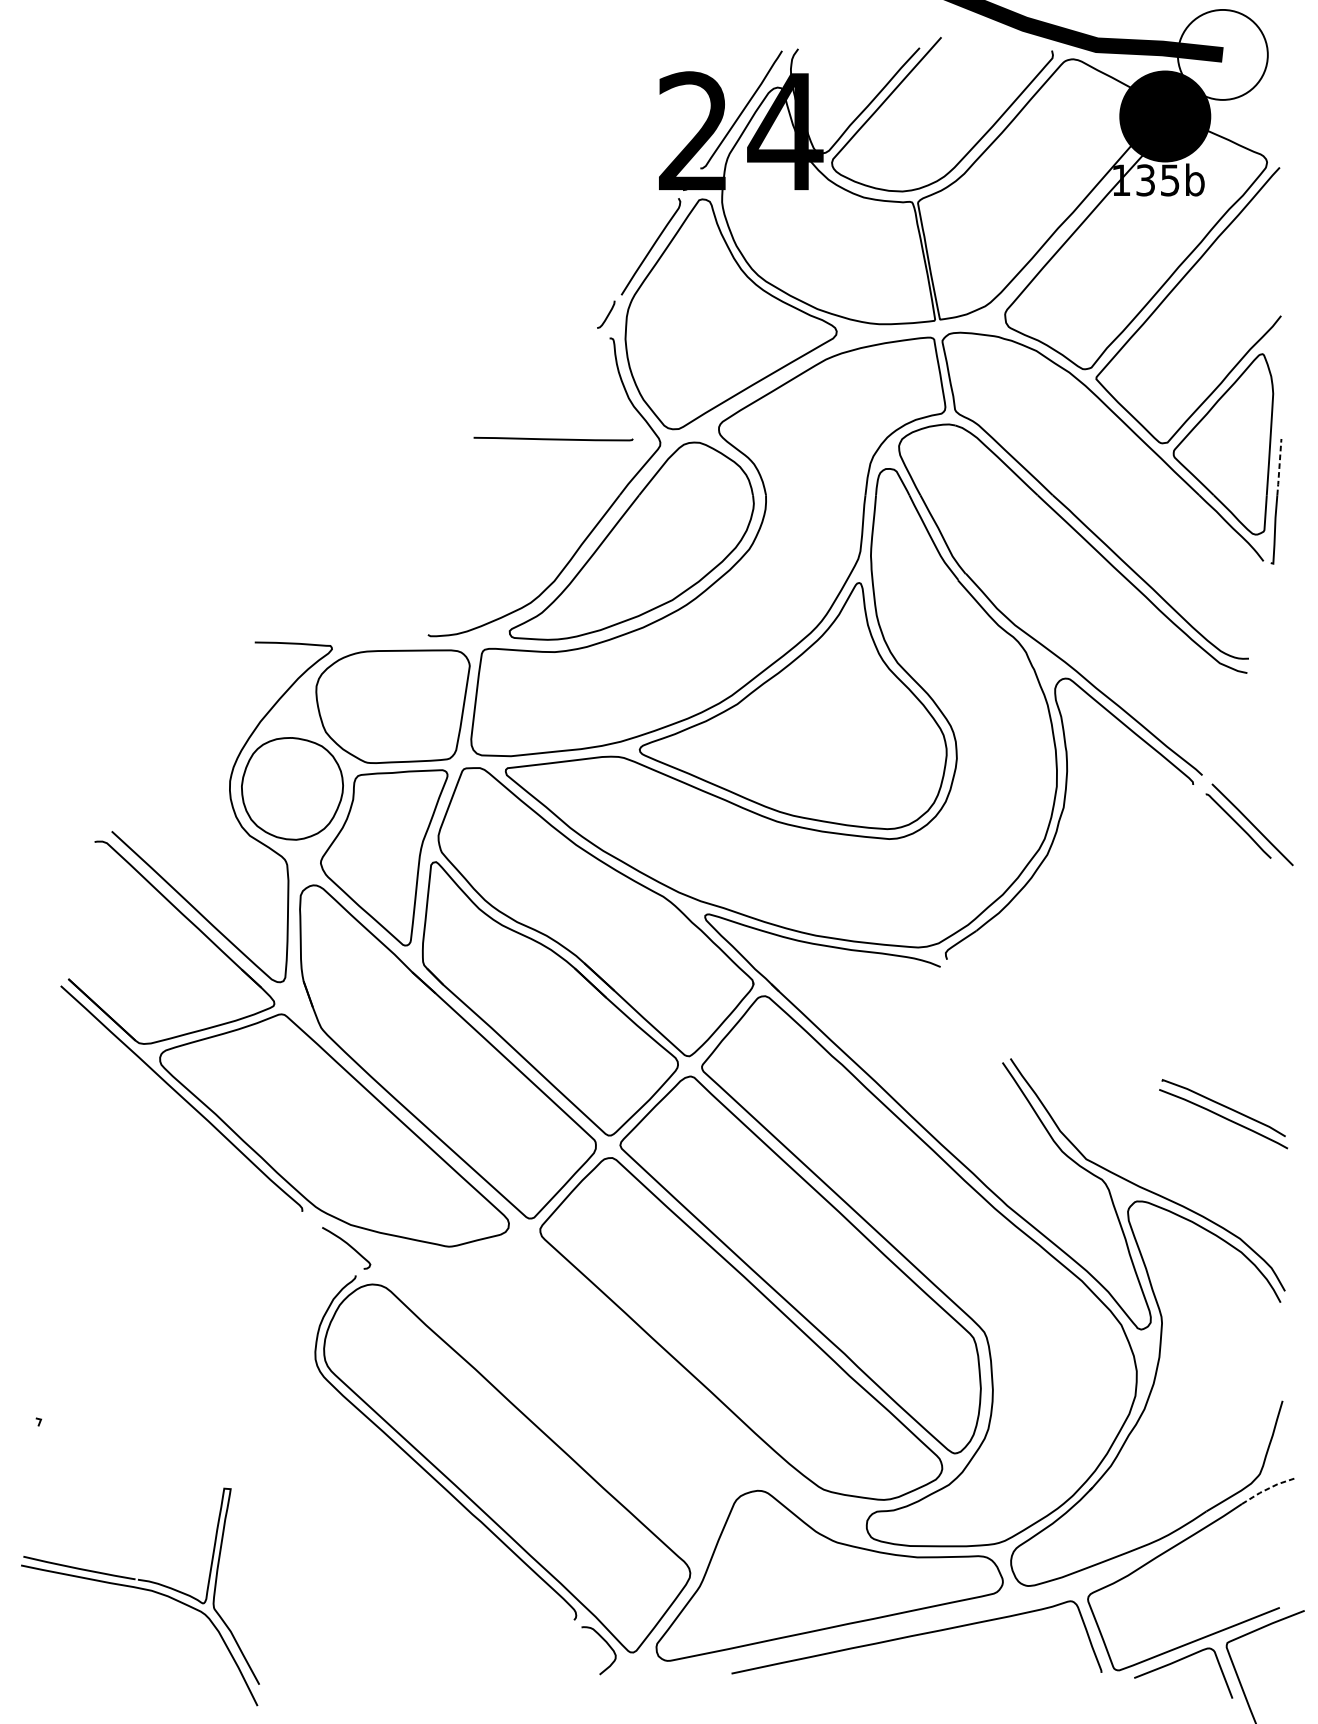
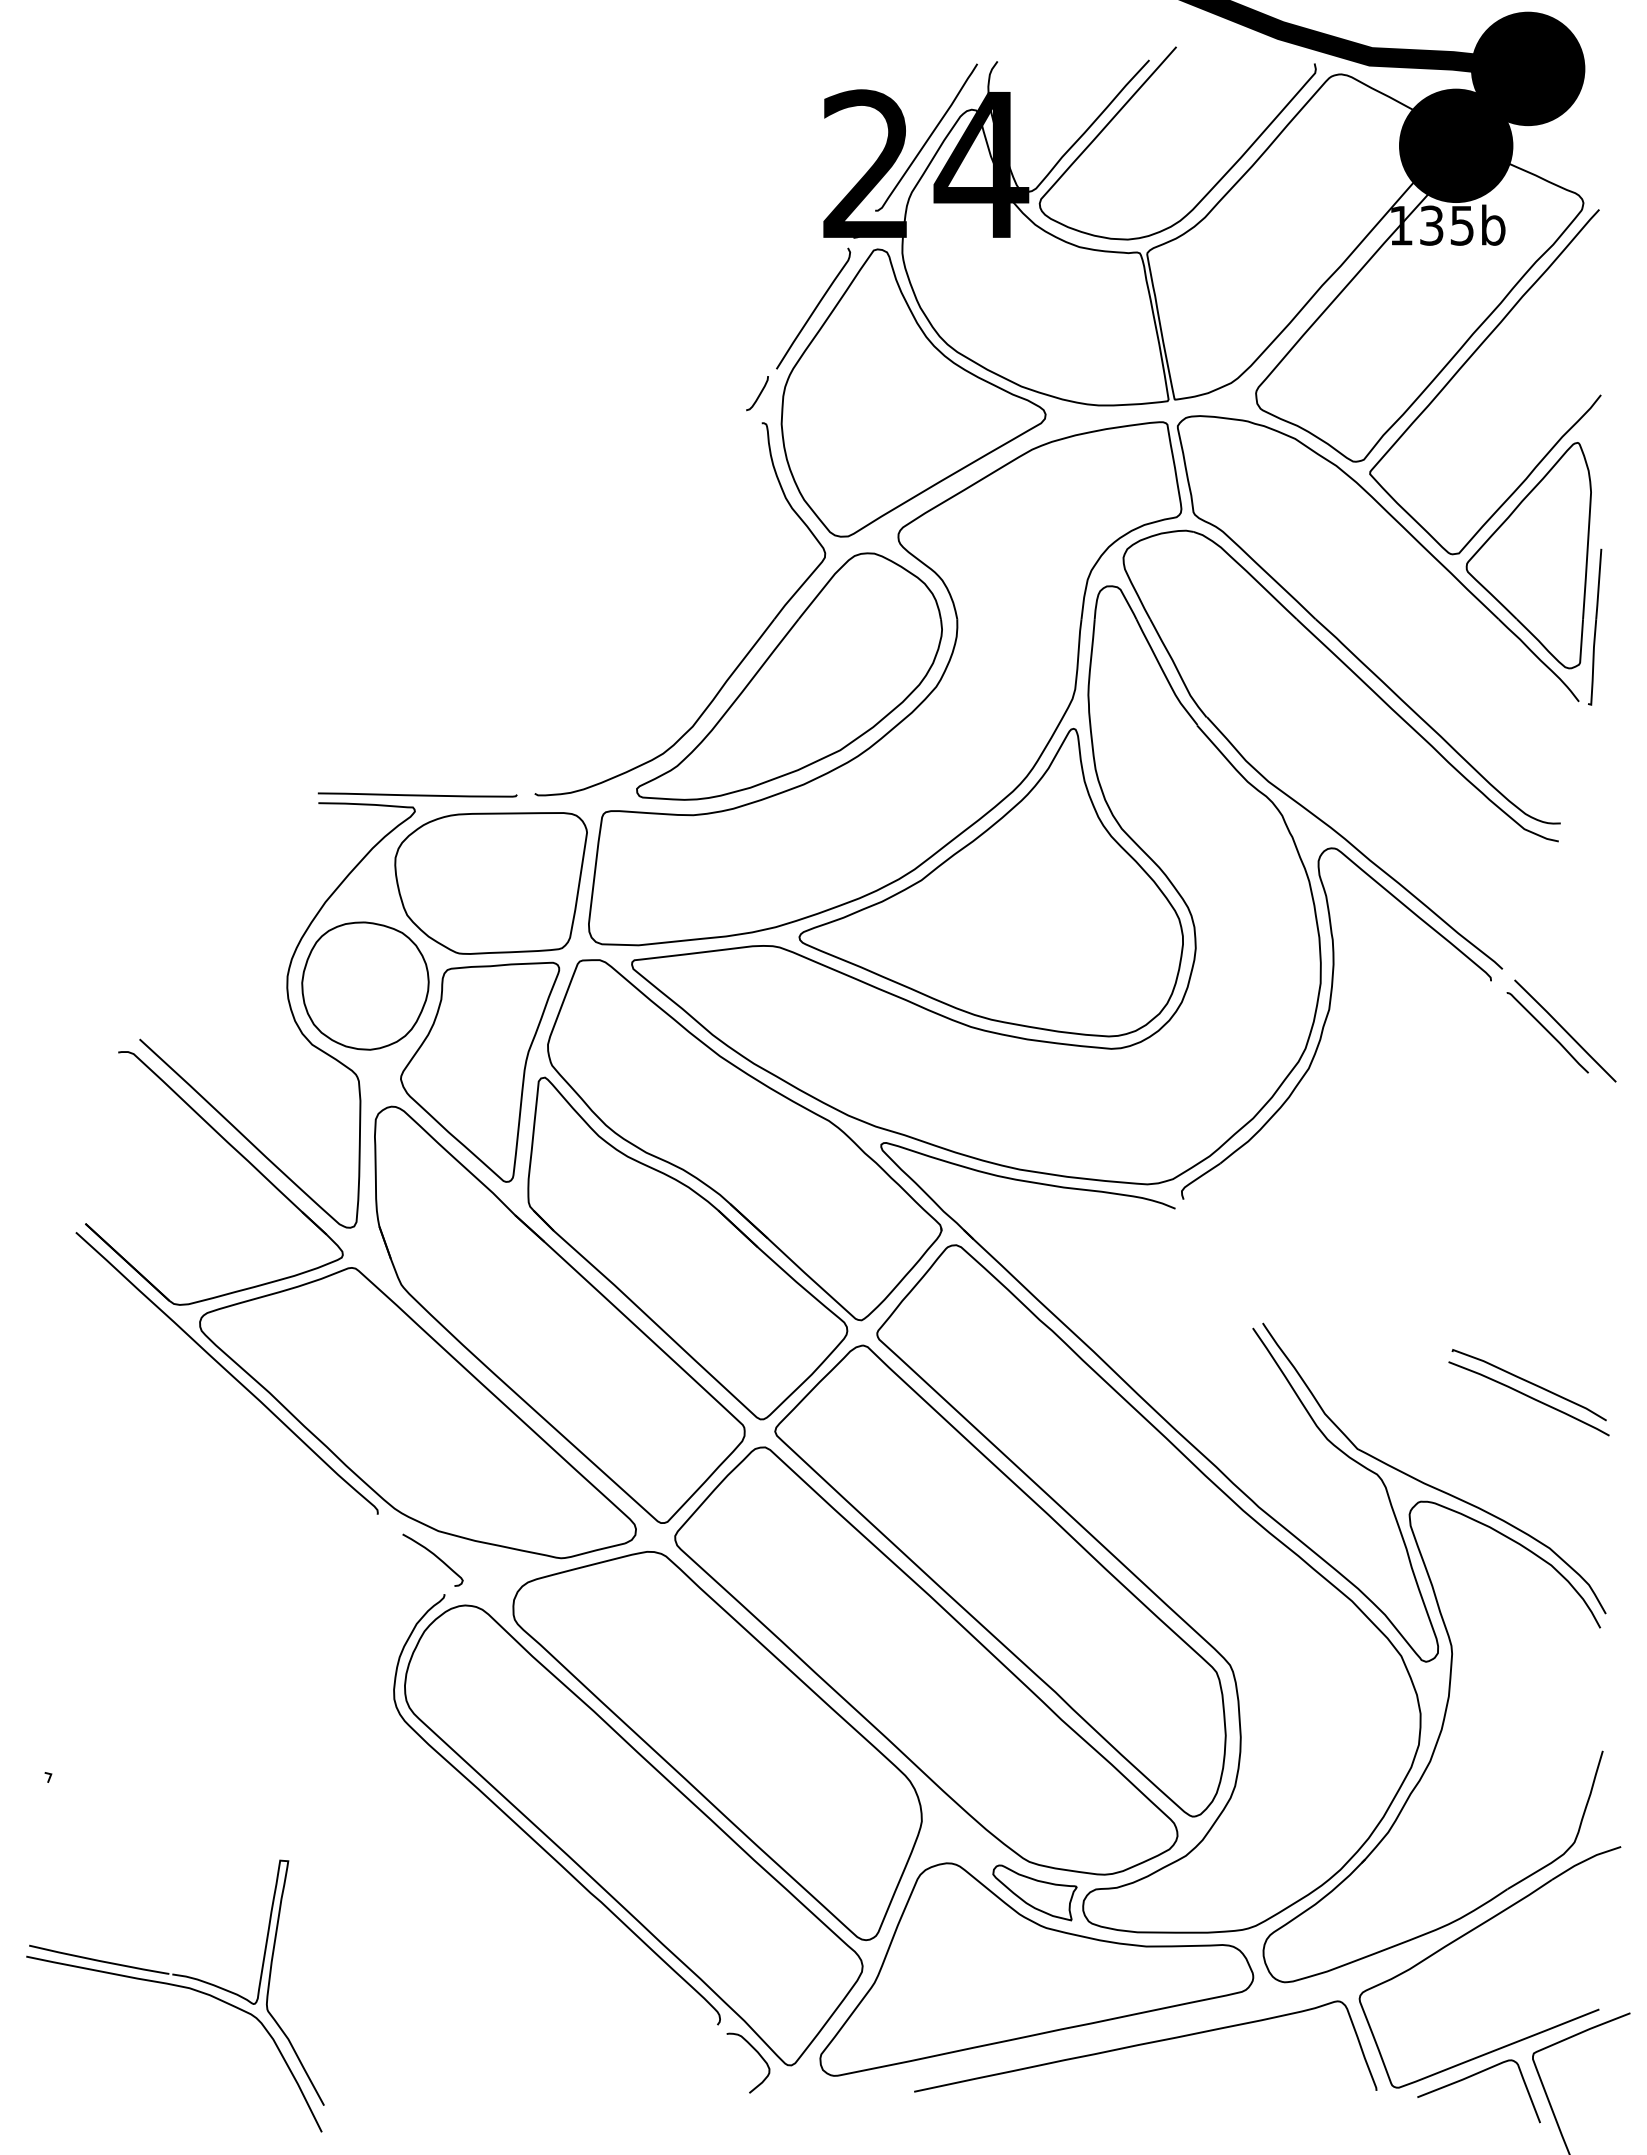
fill: (1222, 54) -> (1527, 68), added
curve: (553, 438) -> (417, 794), moved
line: (1279, 467) -> (1598, 584), dashed -> solid
part: (574, 1397) -> (717, 1746), added
line: (1268, 1488) -> (1585, 1860), dashed -> solid
part: (827, 1514) -> (1034, 1892), added

